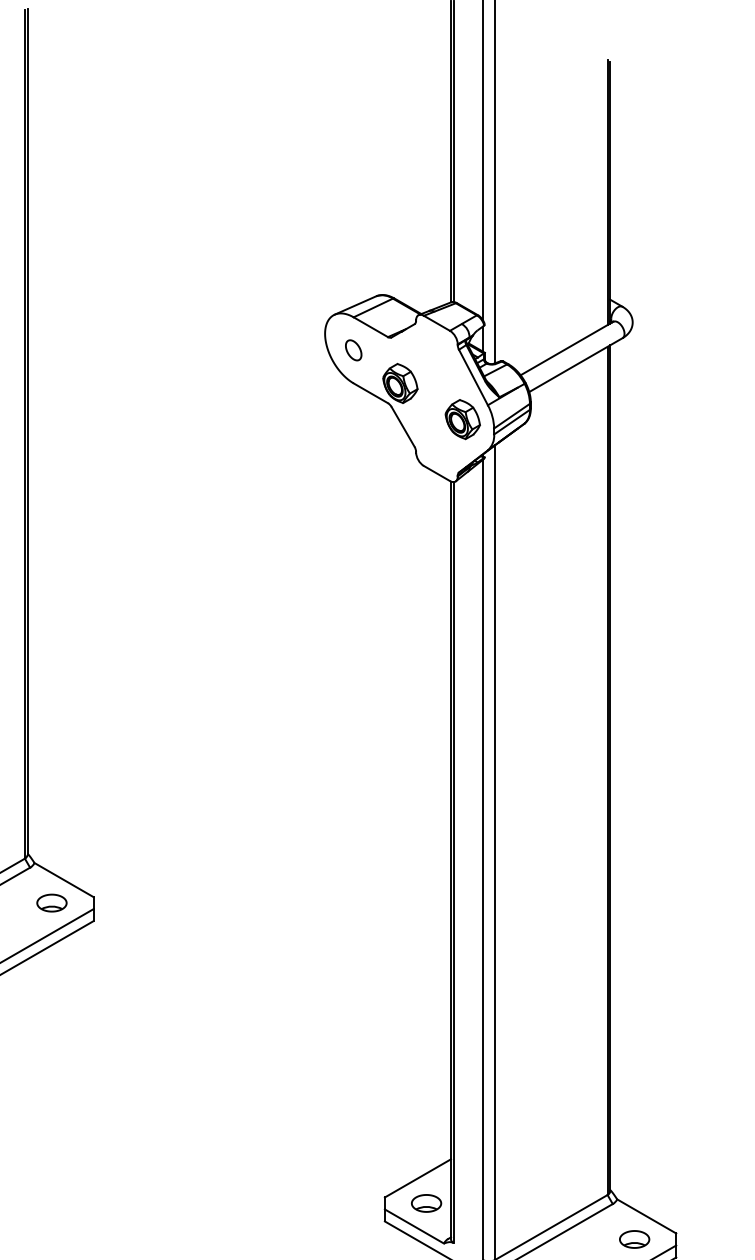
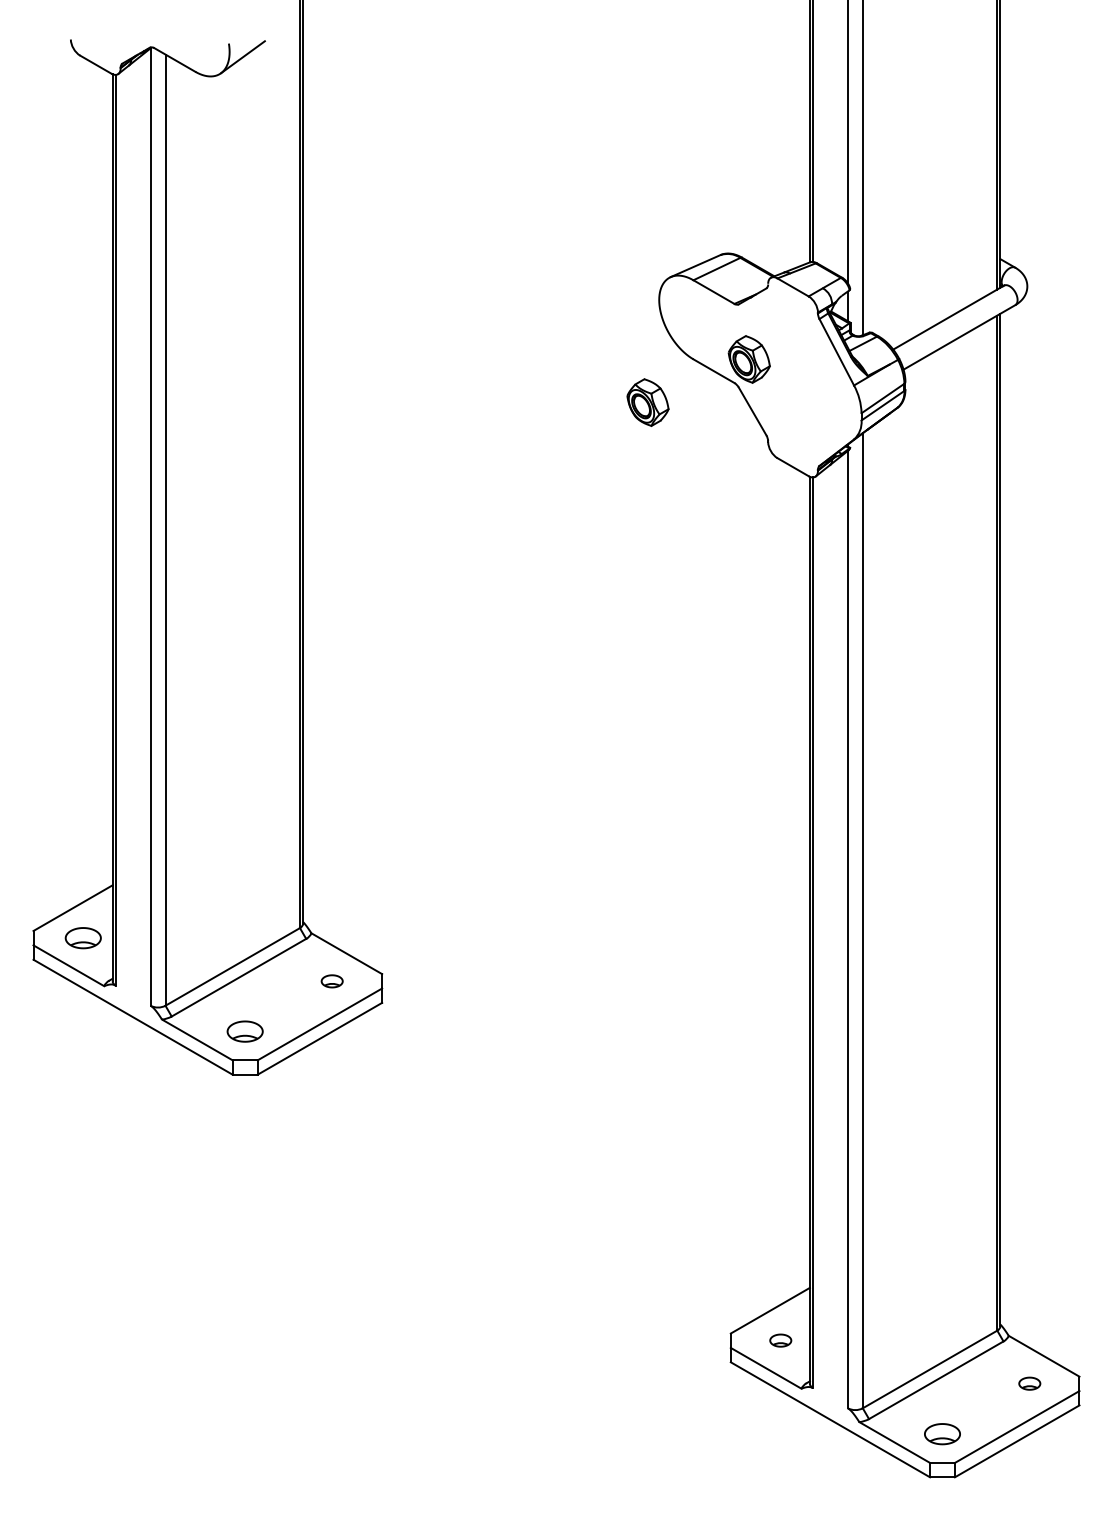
part: (353, 350) -> (693, 319), removed
part: (462, 419) -> (647, 402), moved
part: (51, 903) -> (331, 981), size x0.6
part: (426, 1203) -> (780, 1340), size x0.6
part: (634, 1239) -> (1029, 1383), size x0.6

